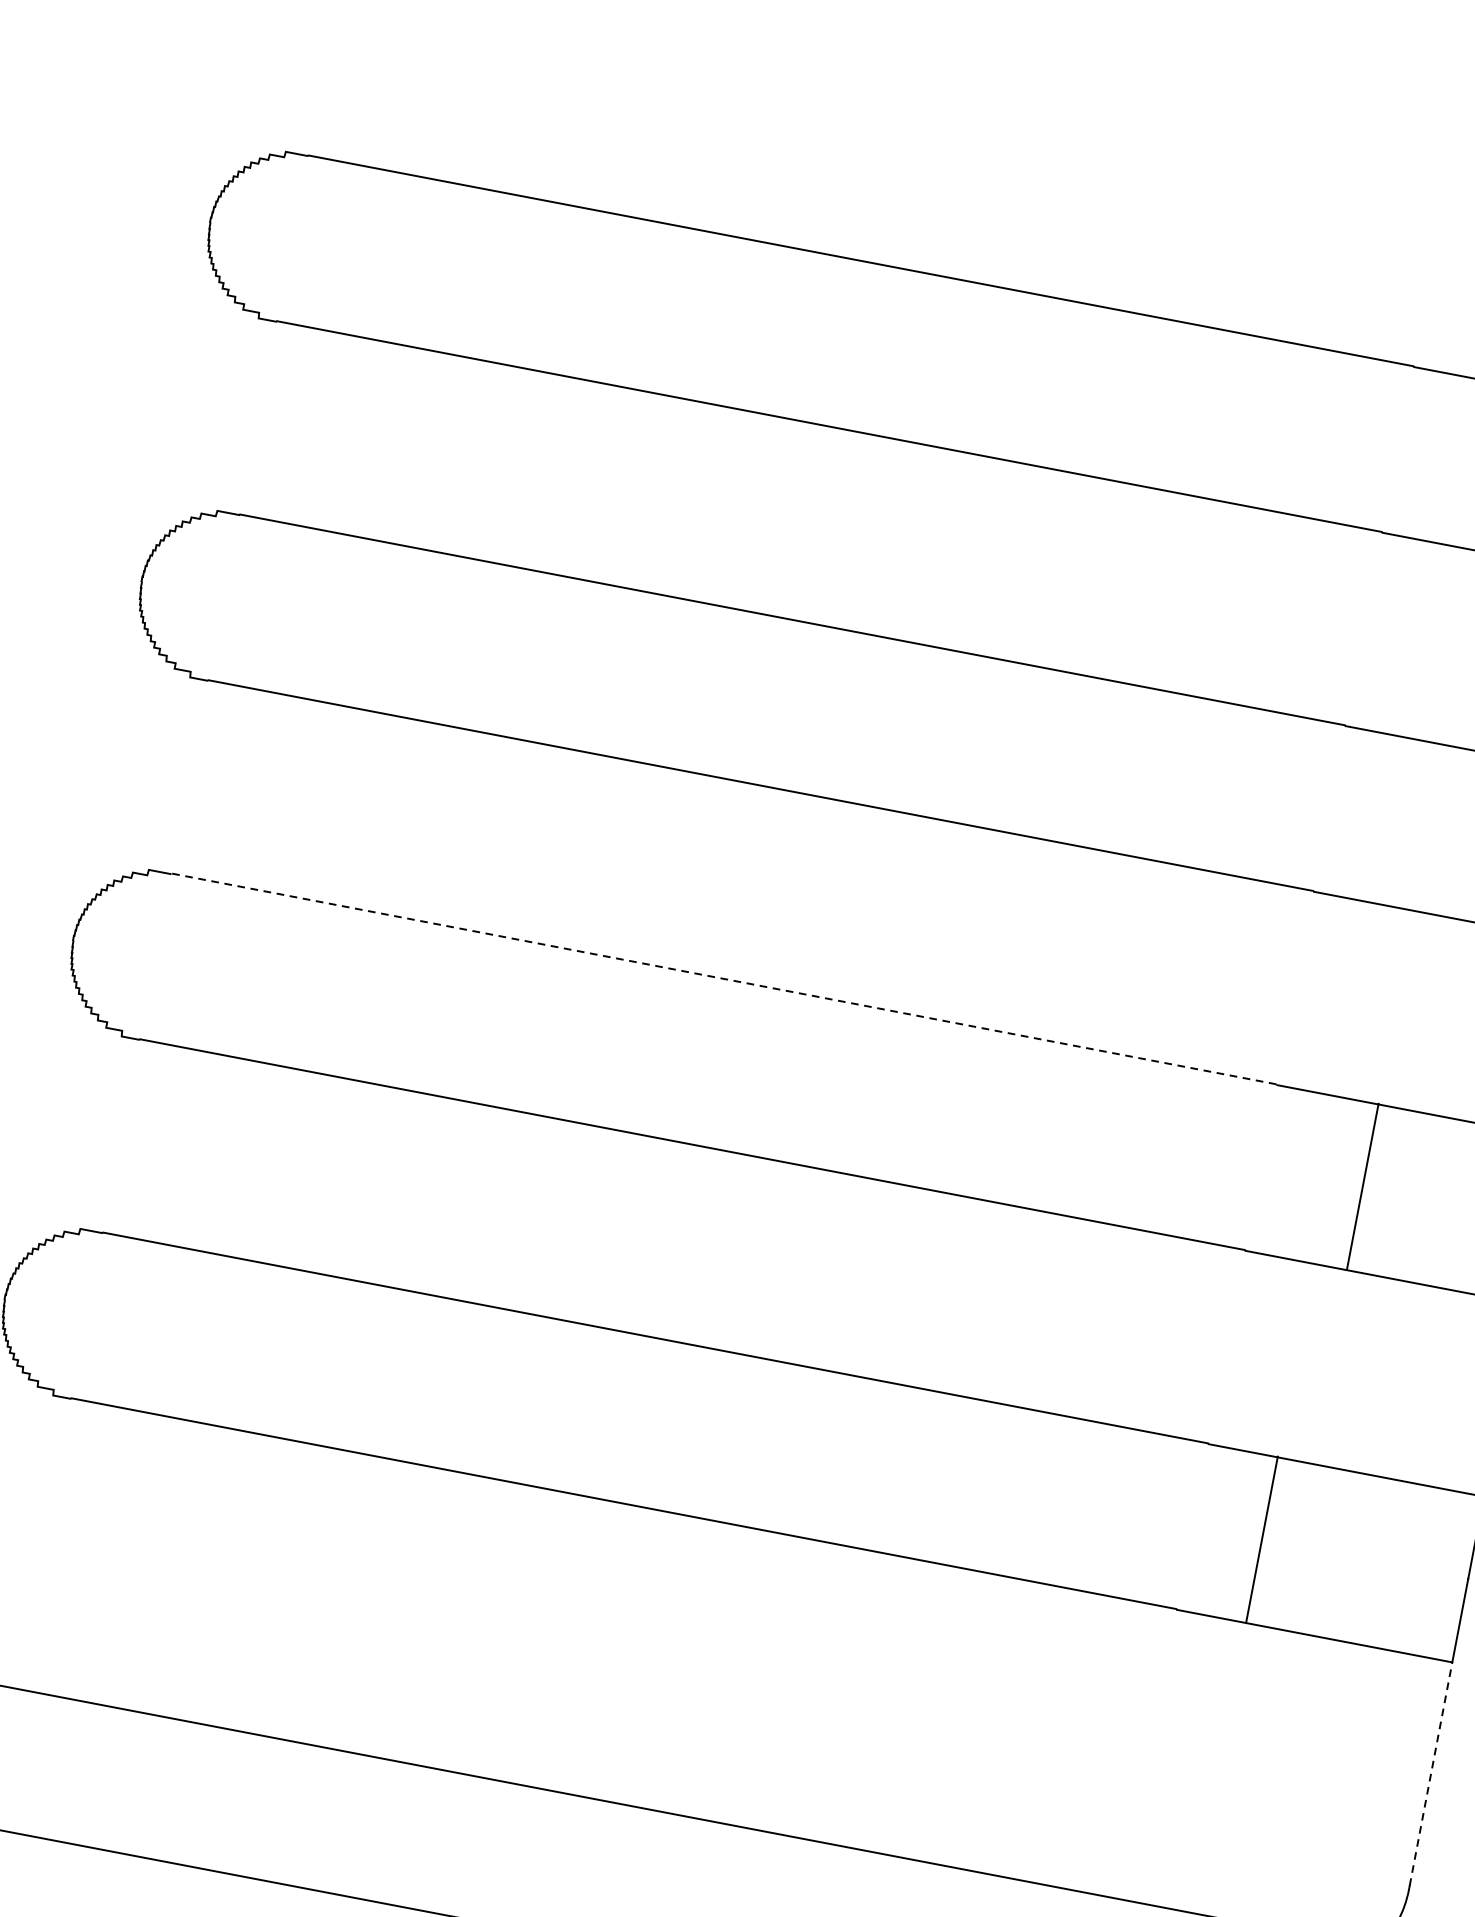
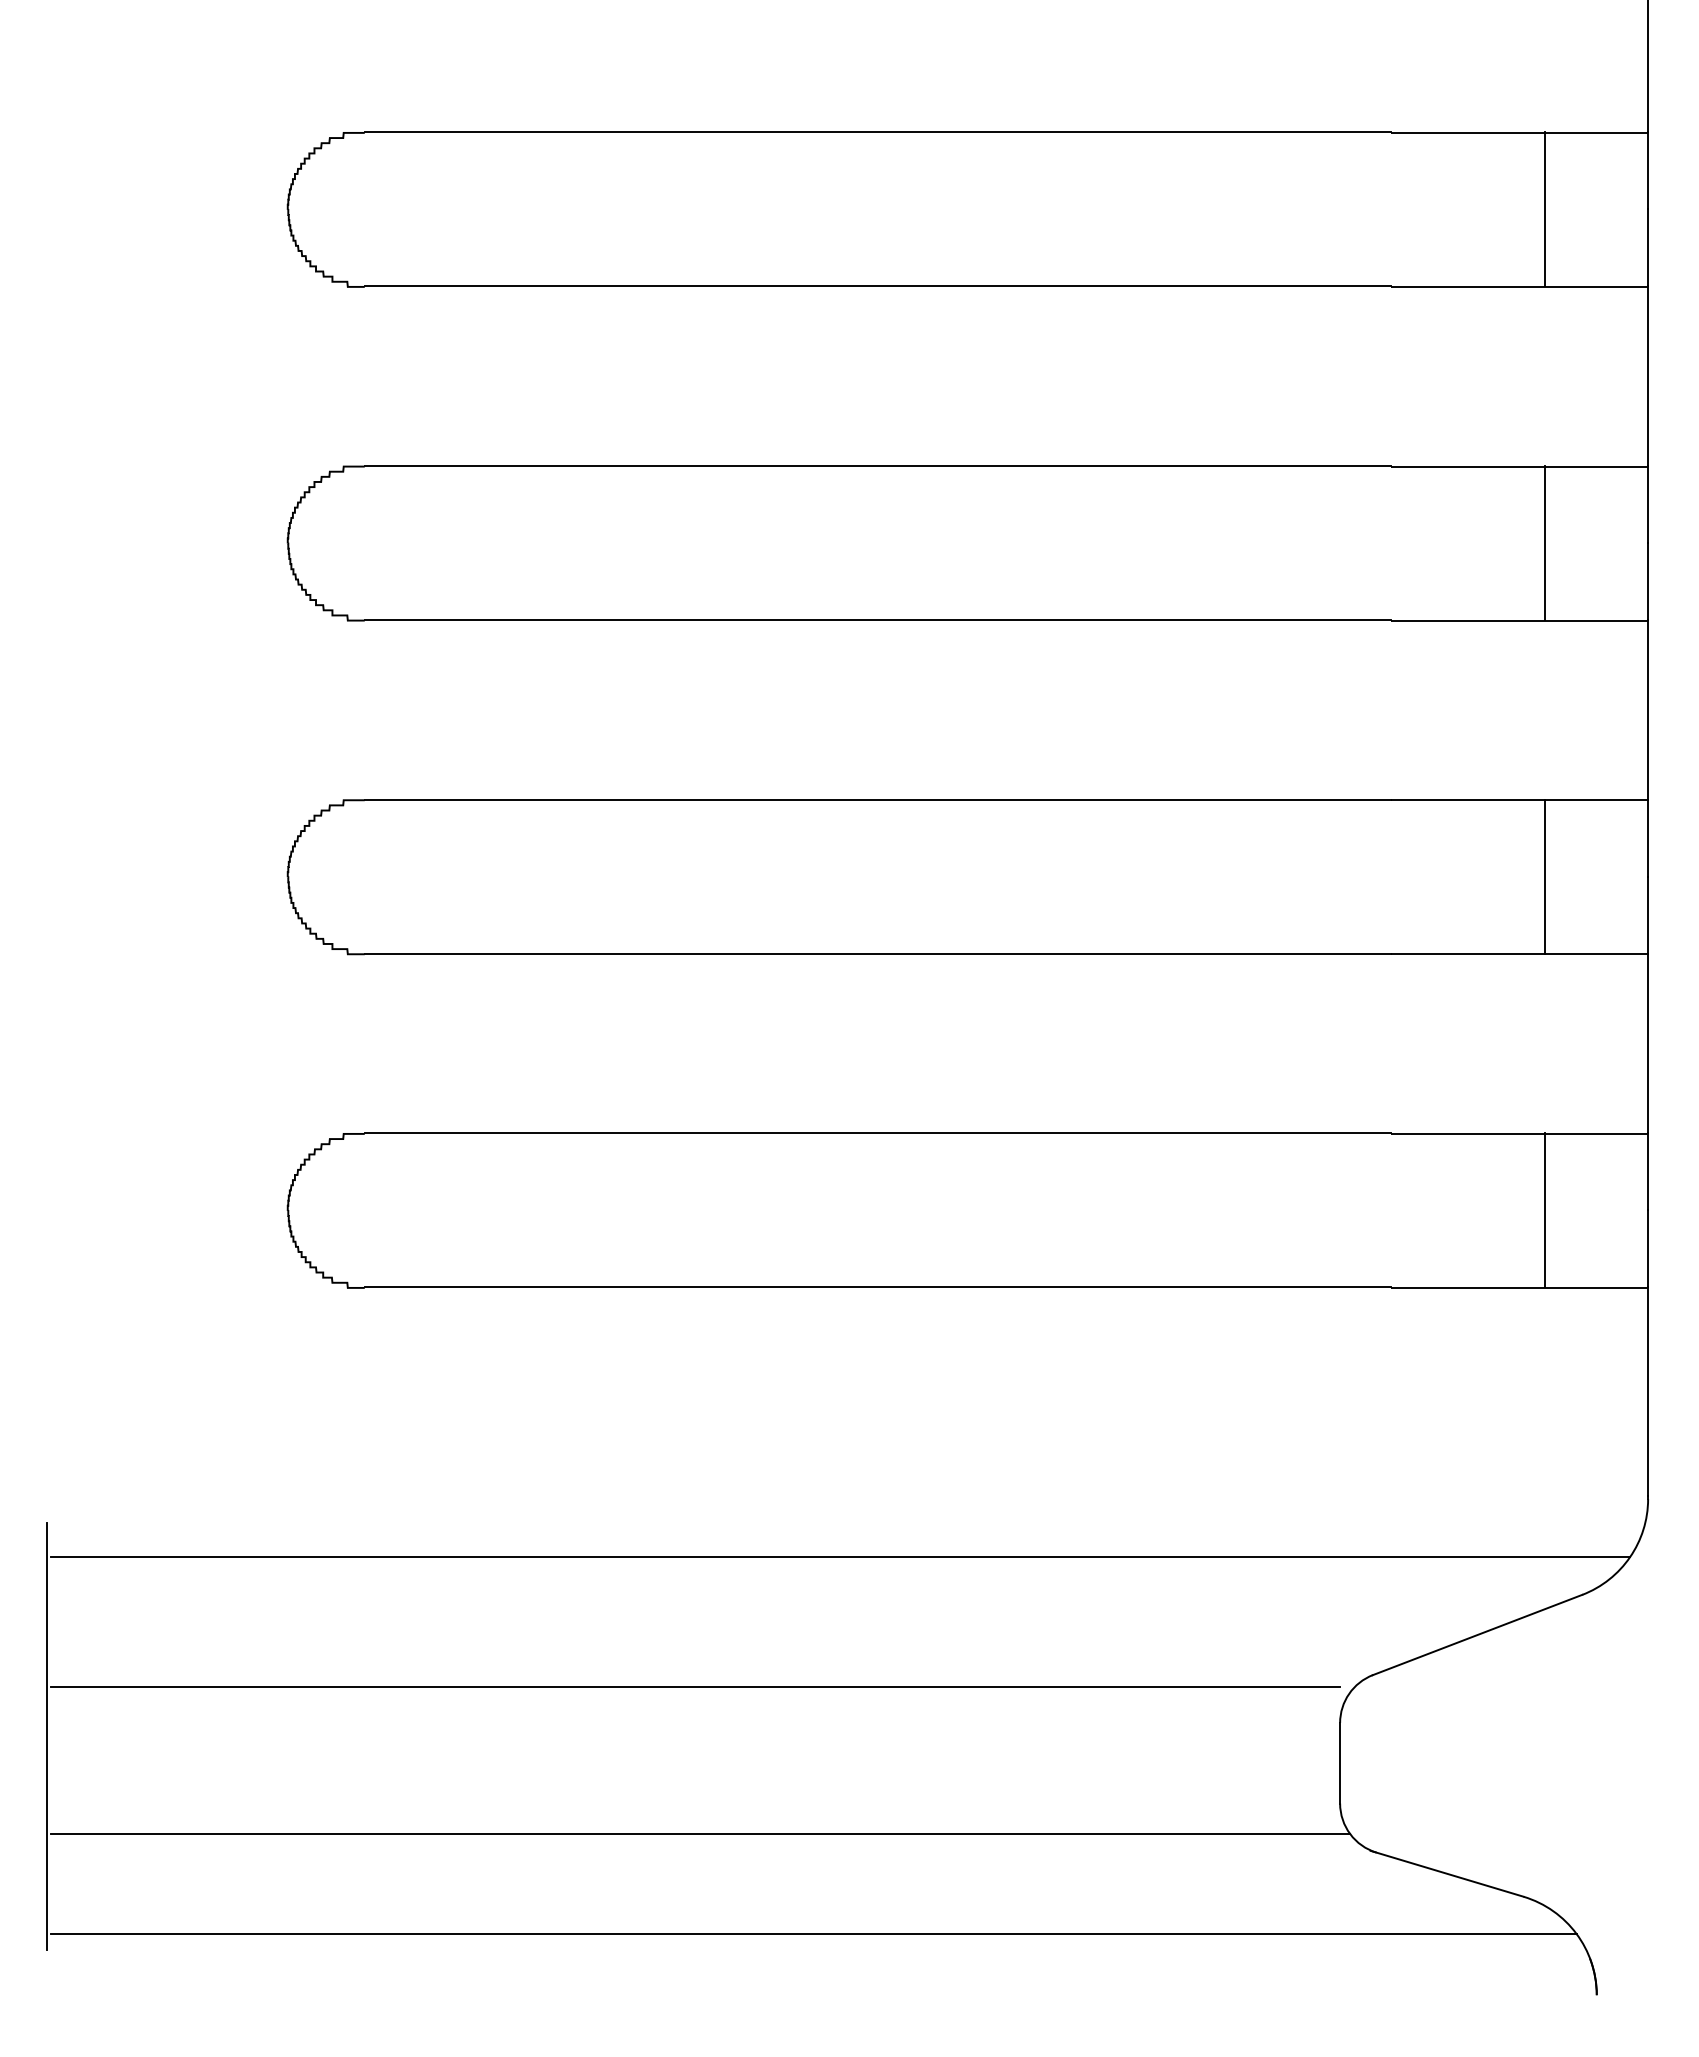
line: (723, 978) -> (877, 799), dashed -> solid
line: (1362, 1186) -> (1545, 876), moved
line: (1262, 1539) -> (1545, 1210), moved
line: (1431, 1772) -> (1648, 1390), dashed -> solid

